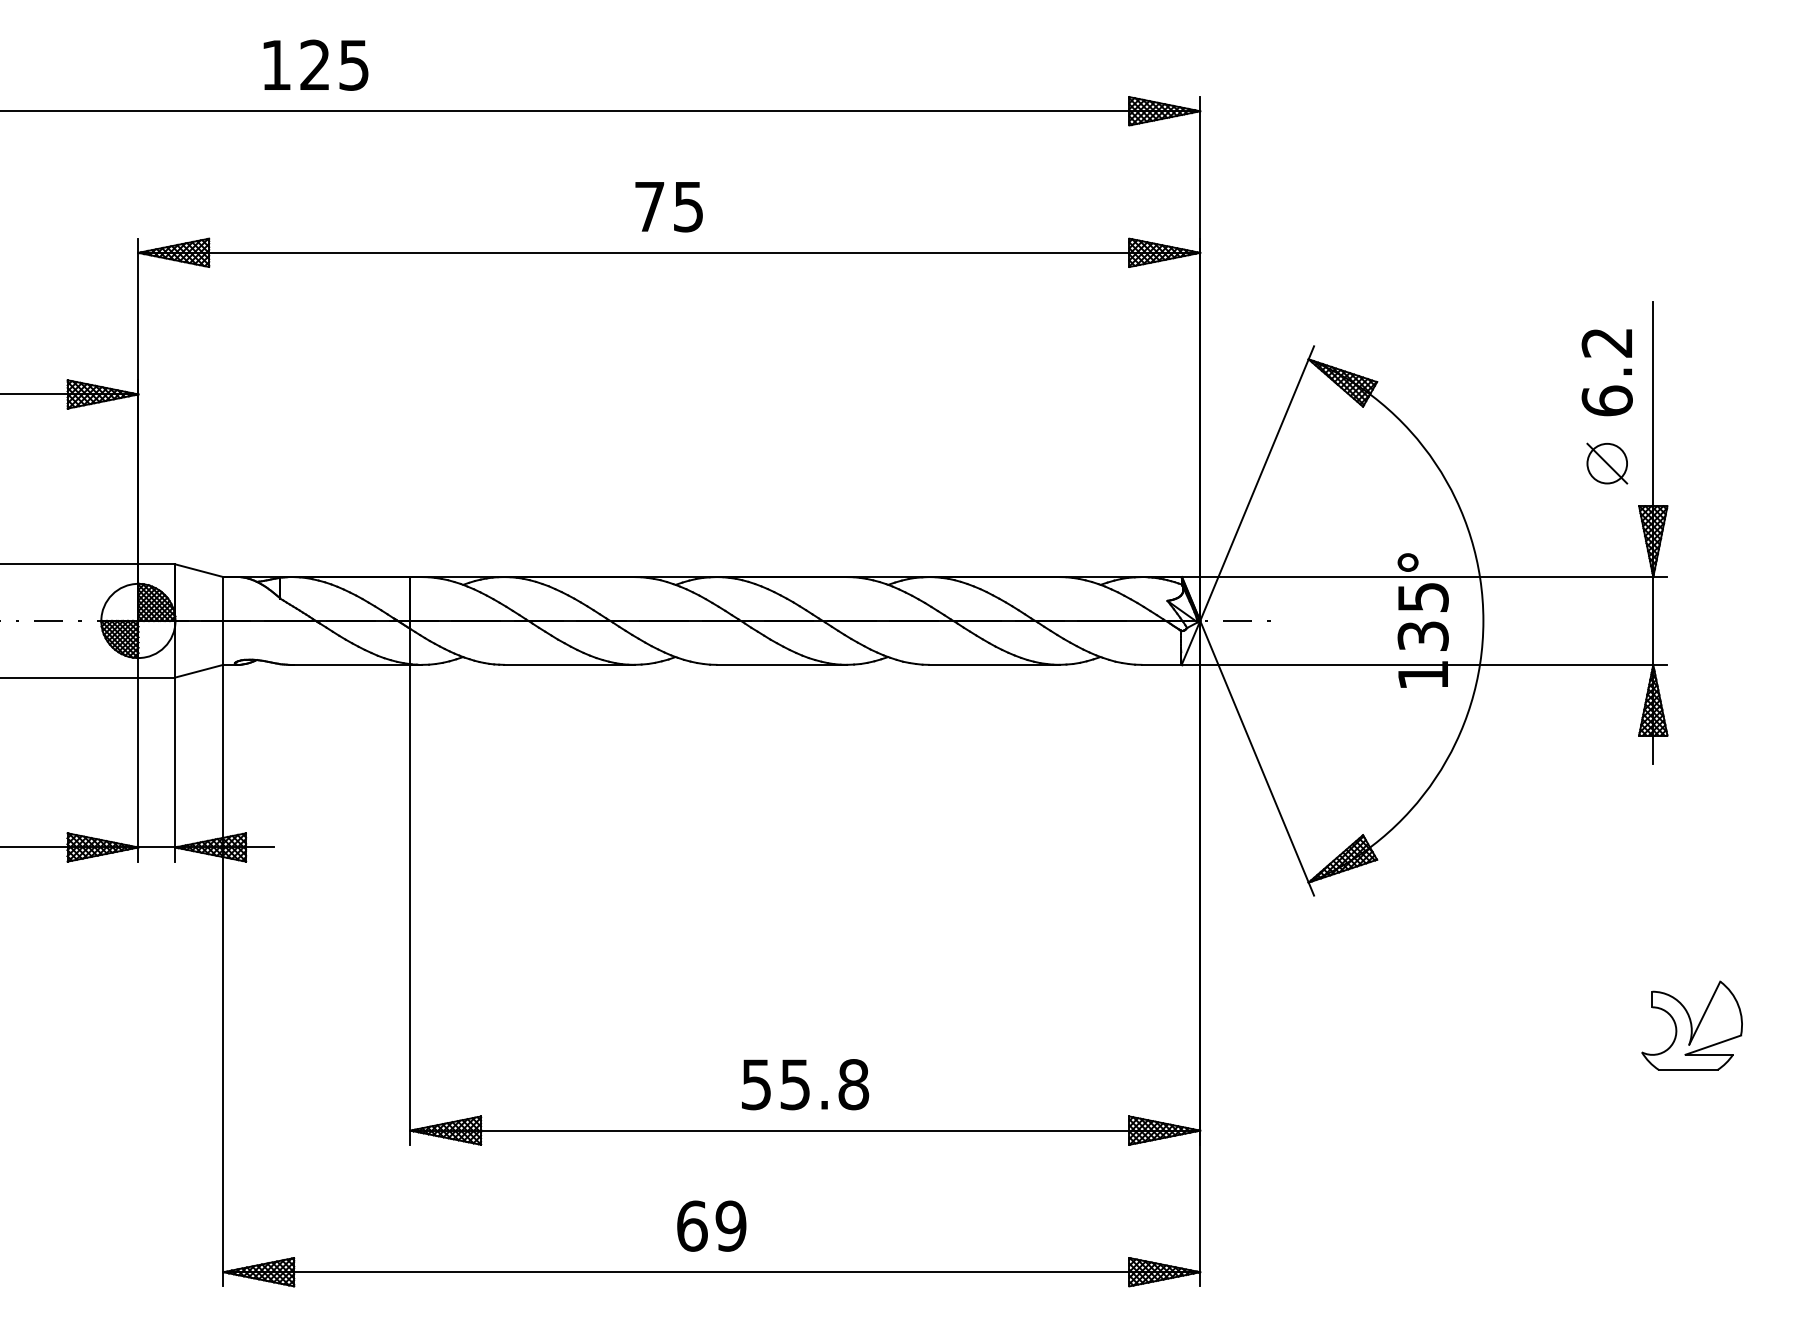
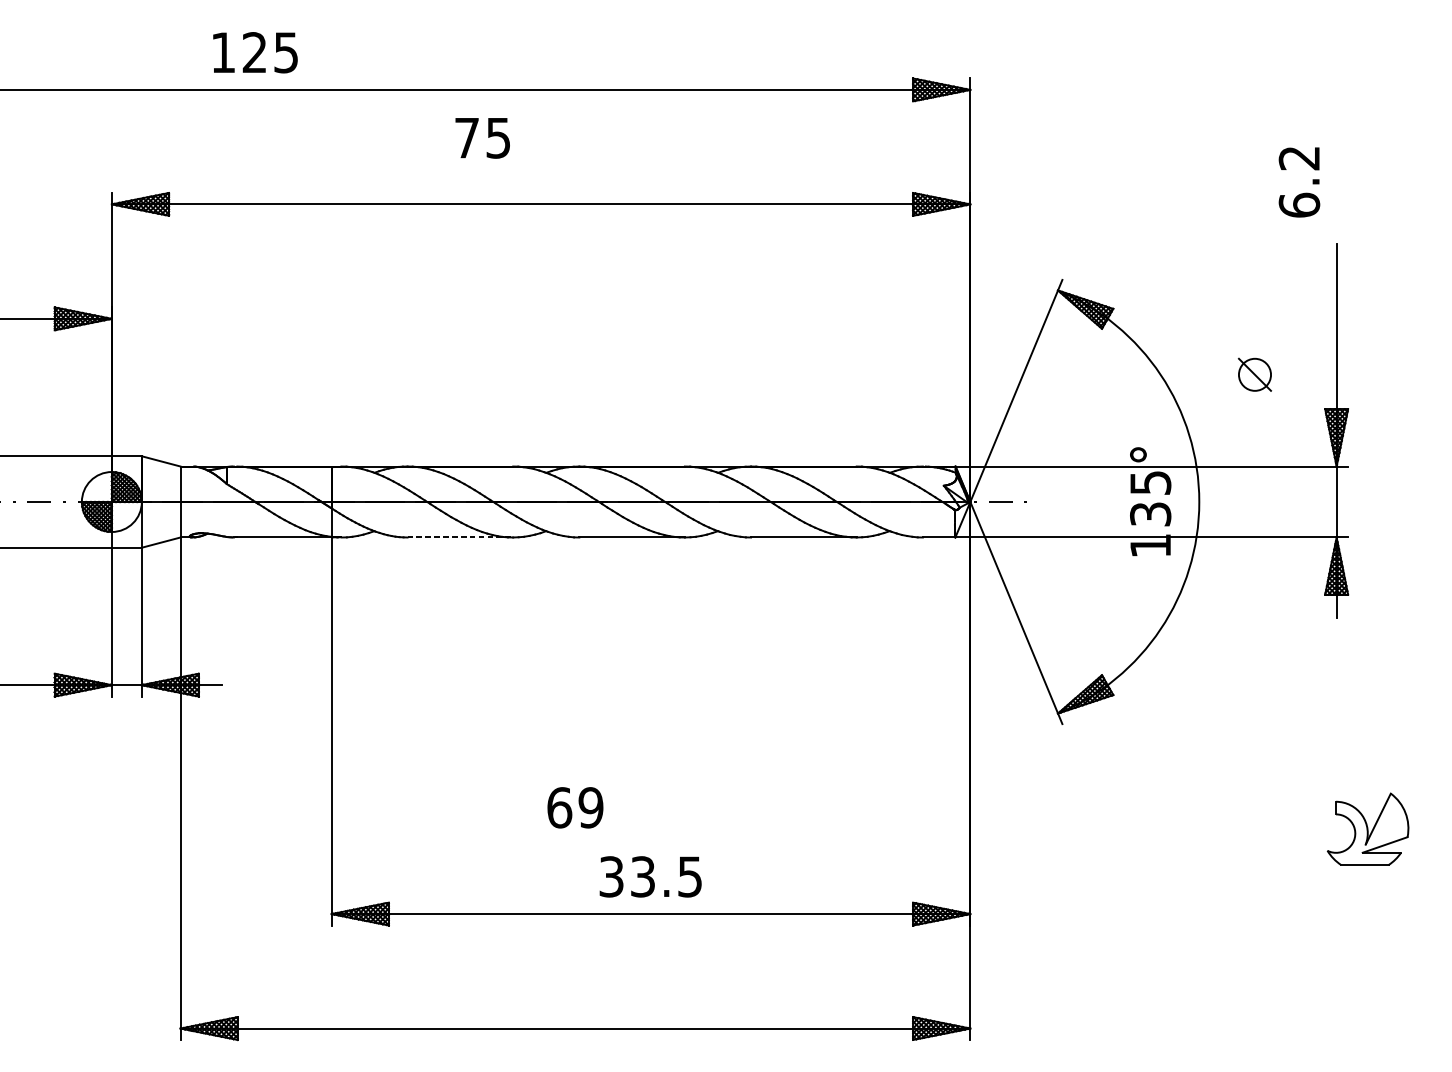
text: (668, 207) -> (482, 138), moved
text: (1606, 372) -> (1298, 182), moved
part: (1607, 463) -> (1255, 374), moved
line: (569, 664) -> (460, 537), solid -> dashed
text: (805, 1084) -> (651, 876), 55.8 -> 33.5
text: (711, 1225) -> (575, 807), moved

